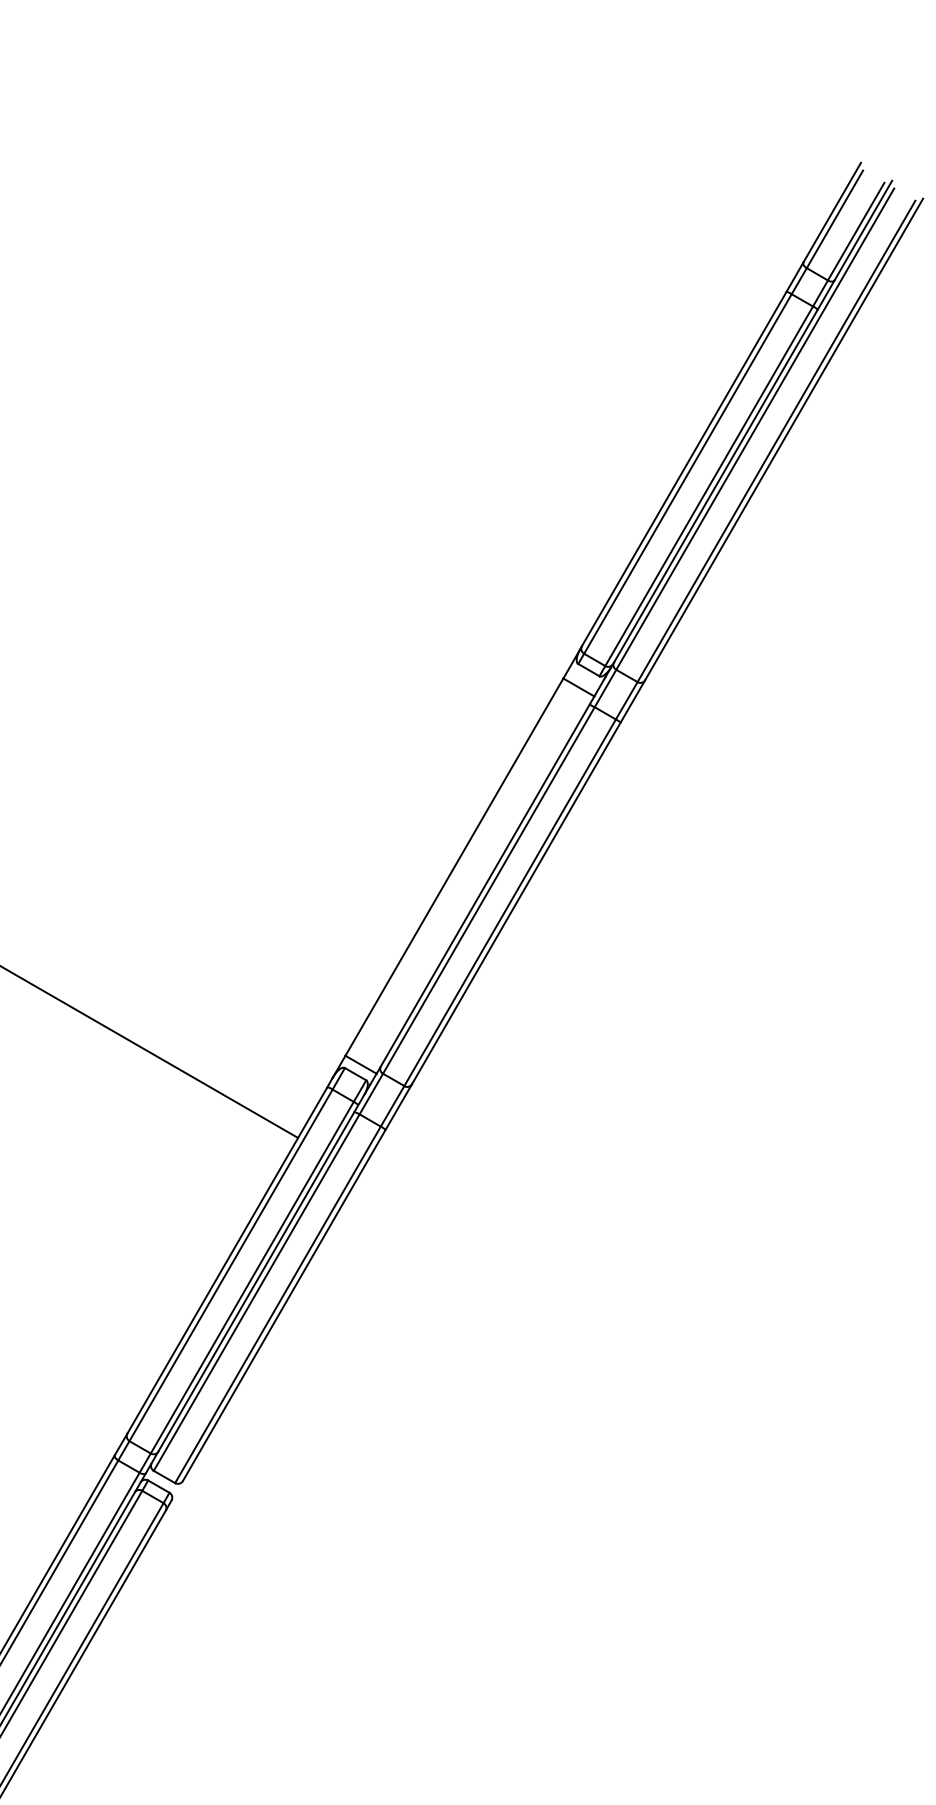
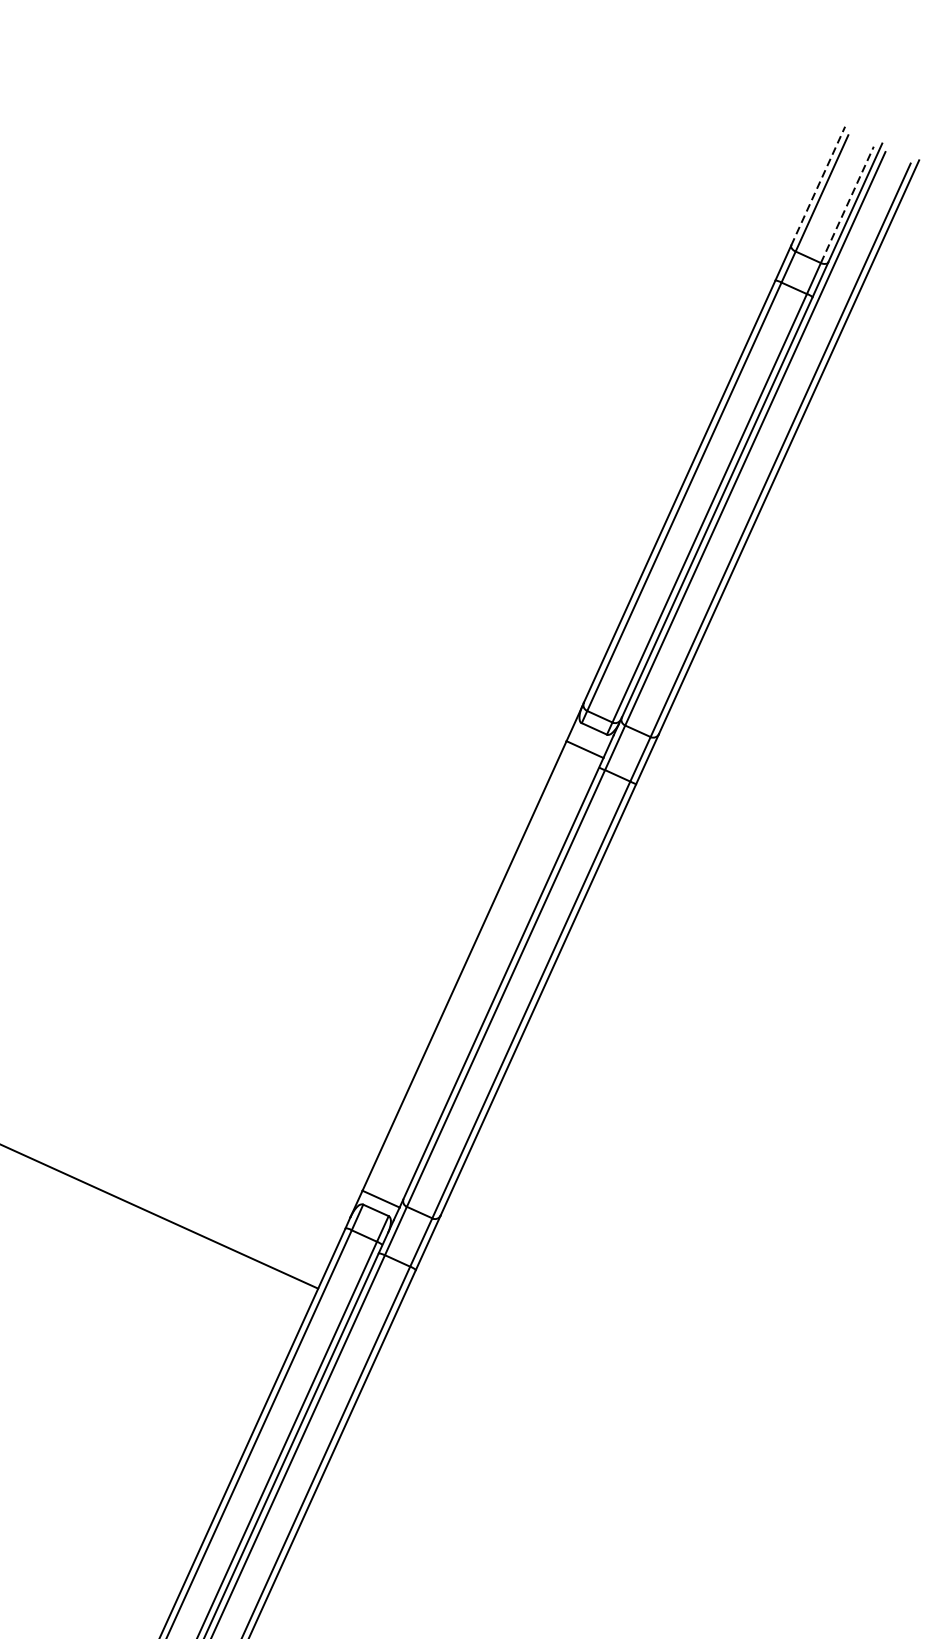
line: (832, 212) -> (818, 185), solid -> dashed
line: (856, 231) -> (847, 204), solid -> dashed

